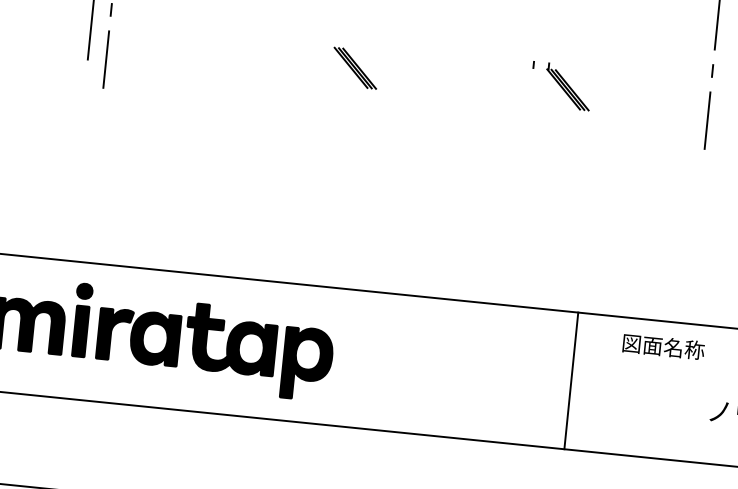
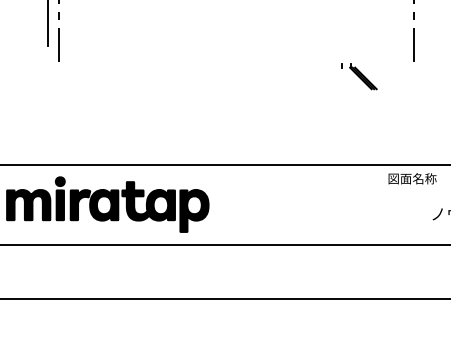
part: (354, 68) -> (204, 35), removed
part: (561, 85) -> (359, 76), moved
text: (663, 346) -> (412, 178), moved
line: (571, 379) -> (349, 204), removed

